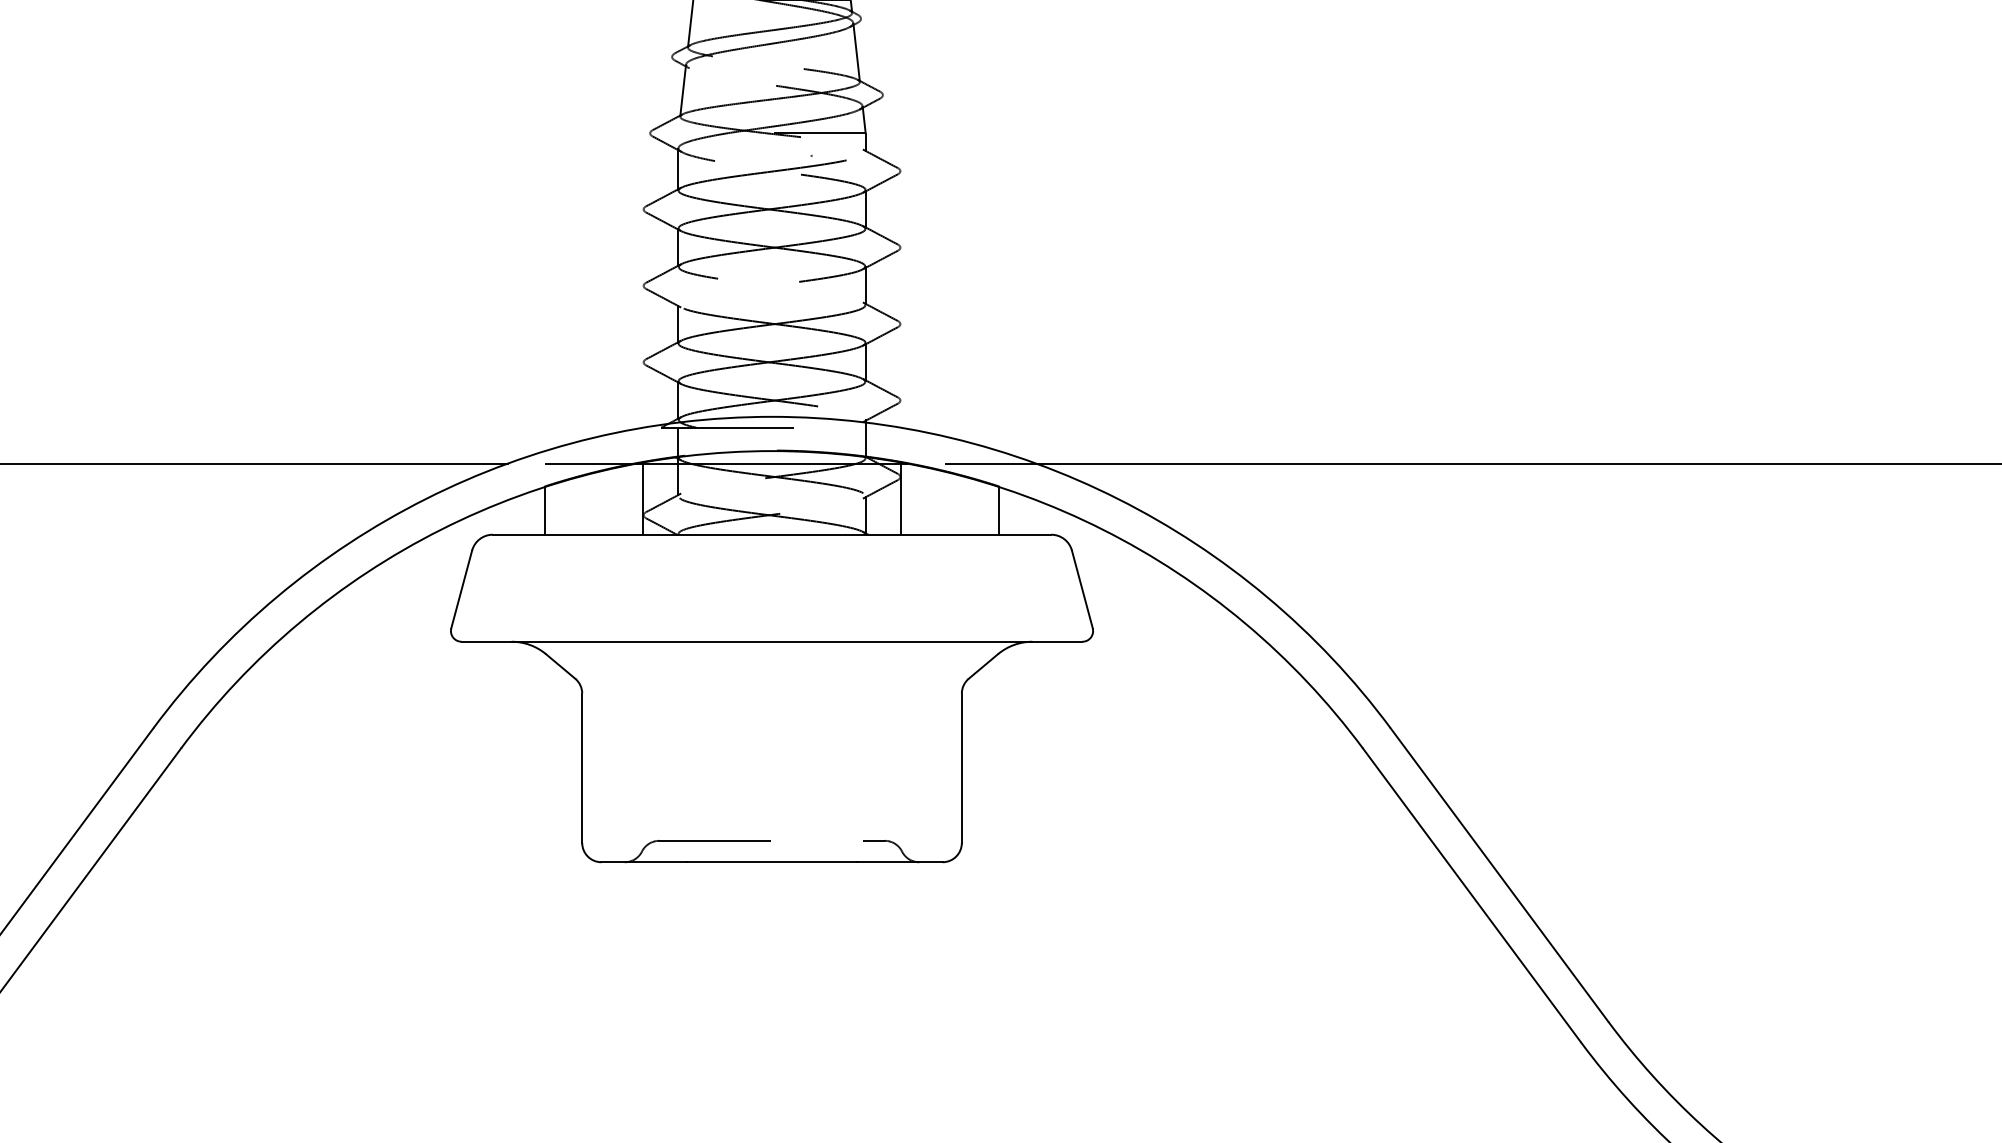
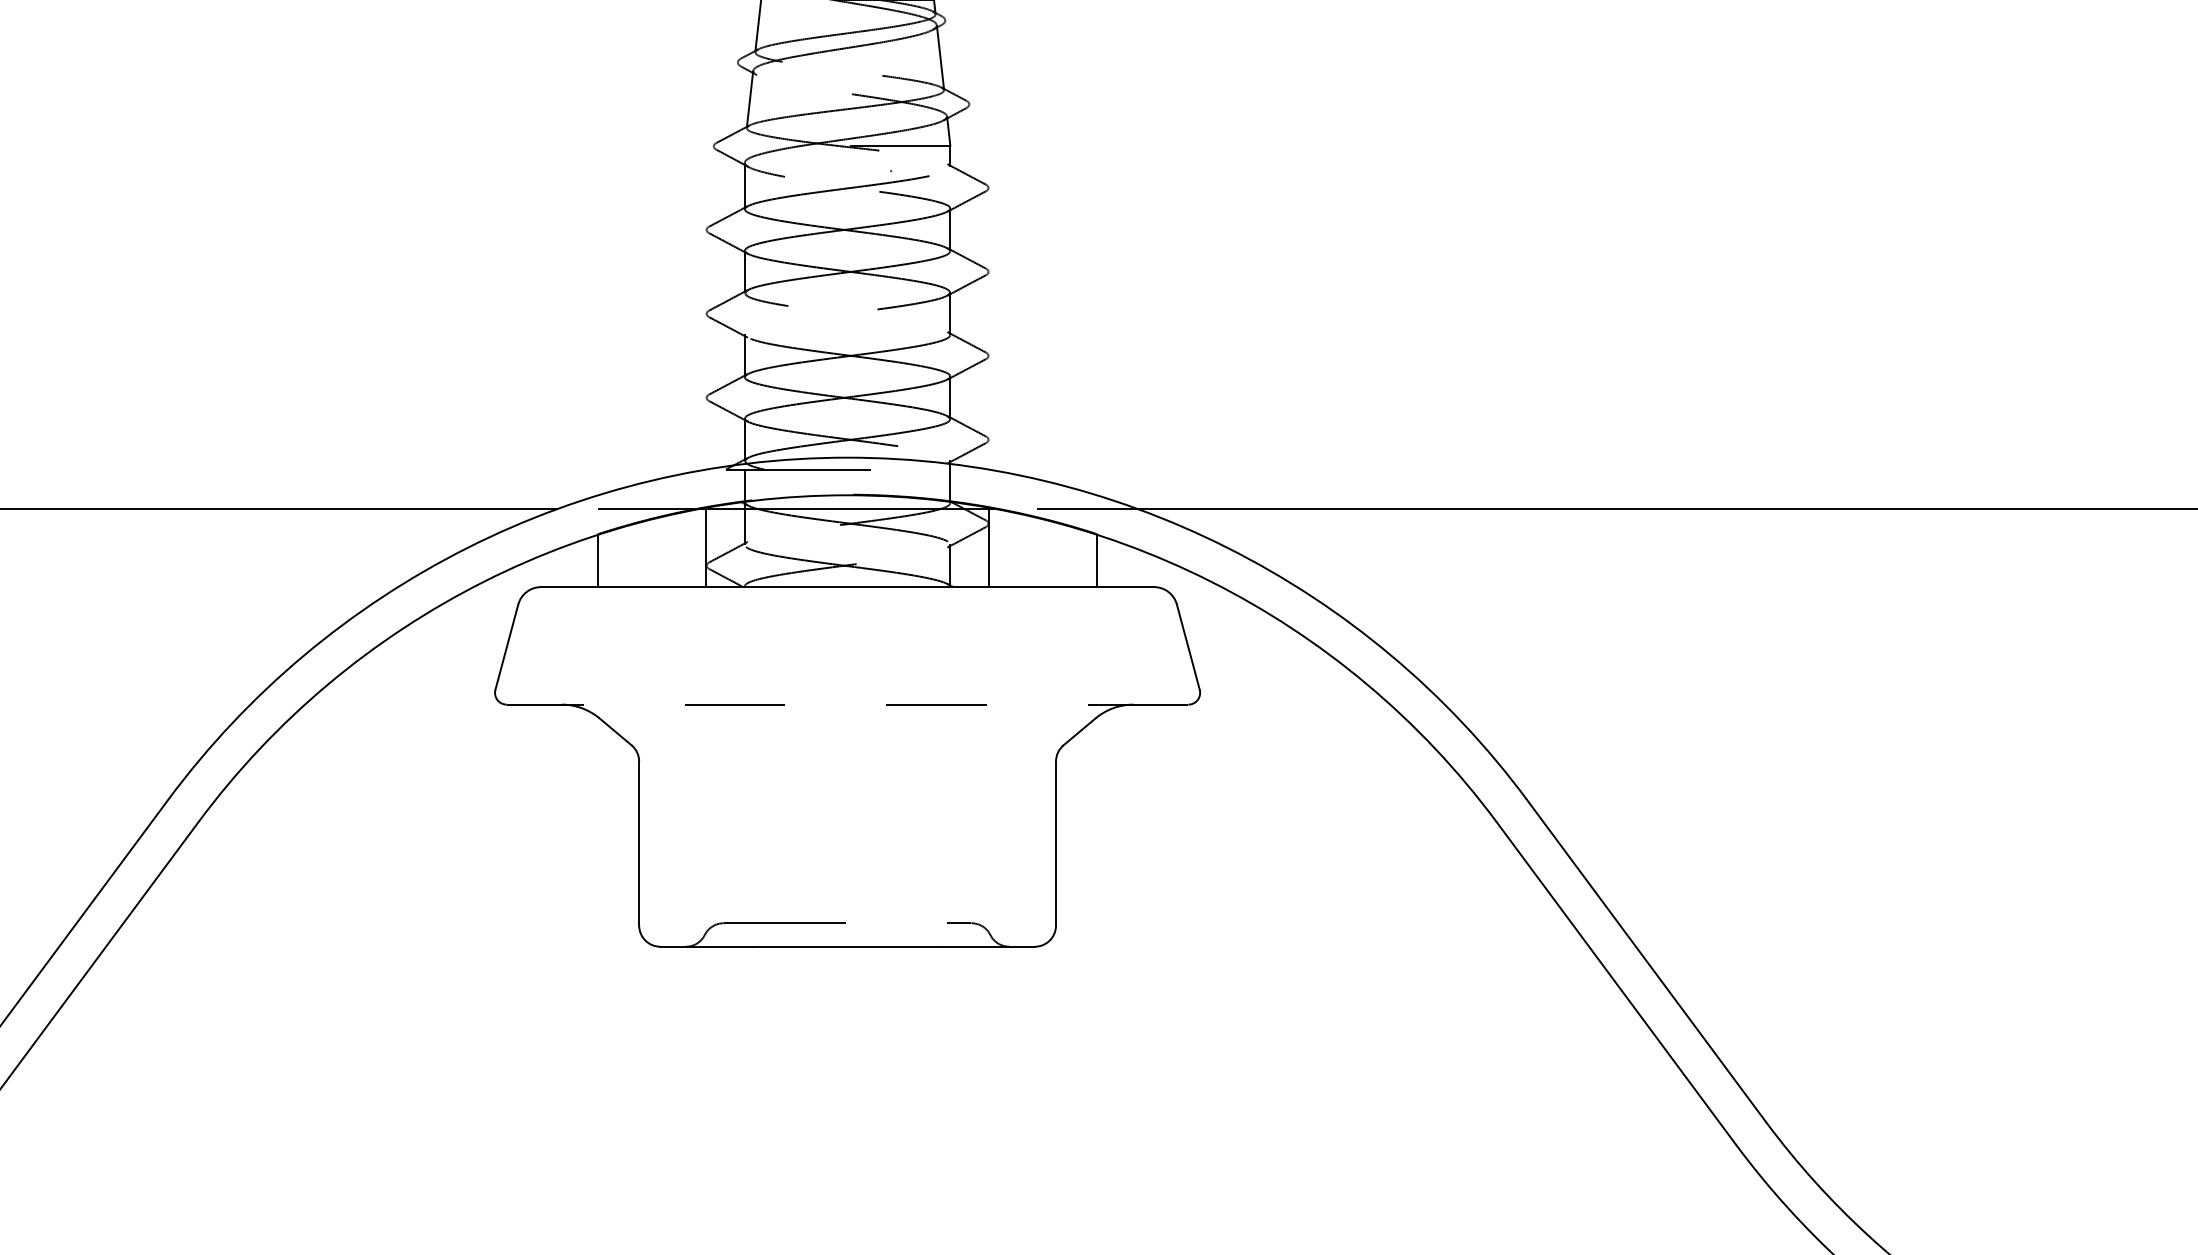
line: (771, 641) -> (847, 704), solid -> dashed

